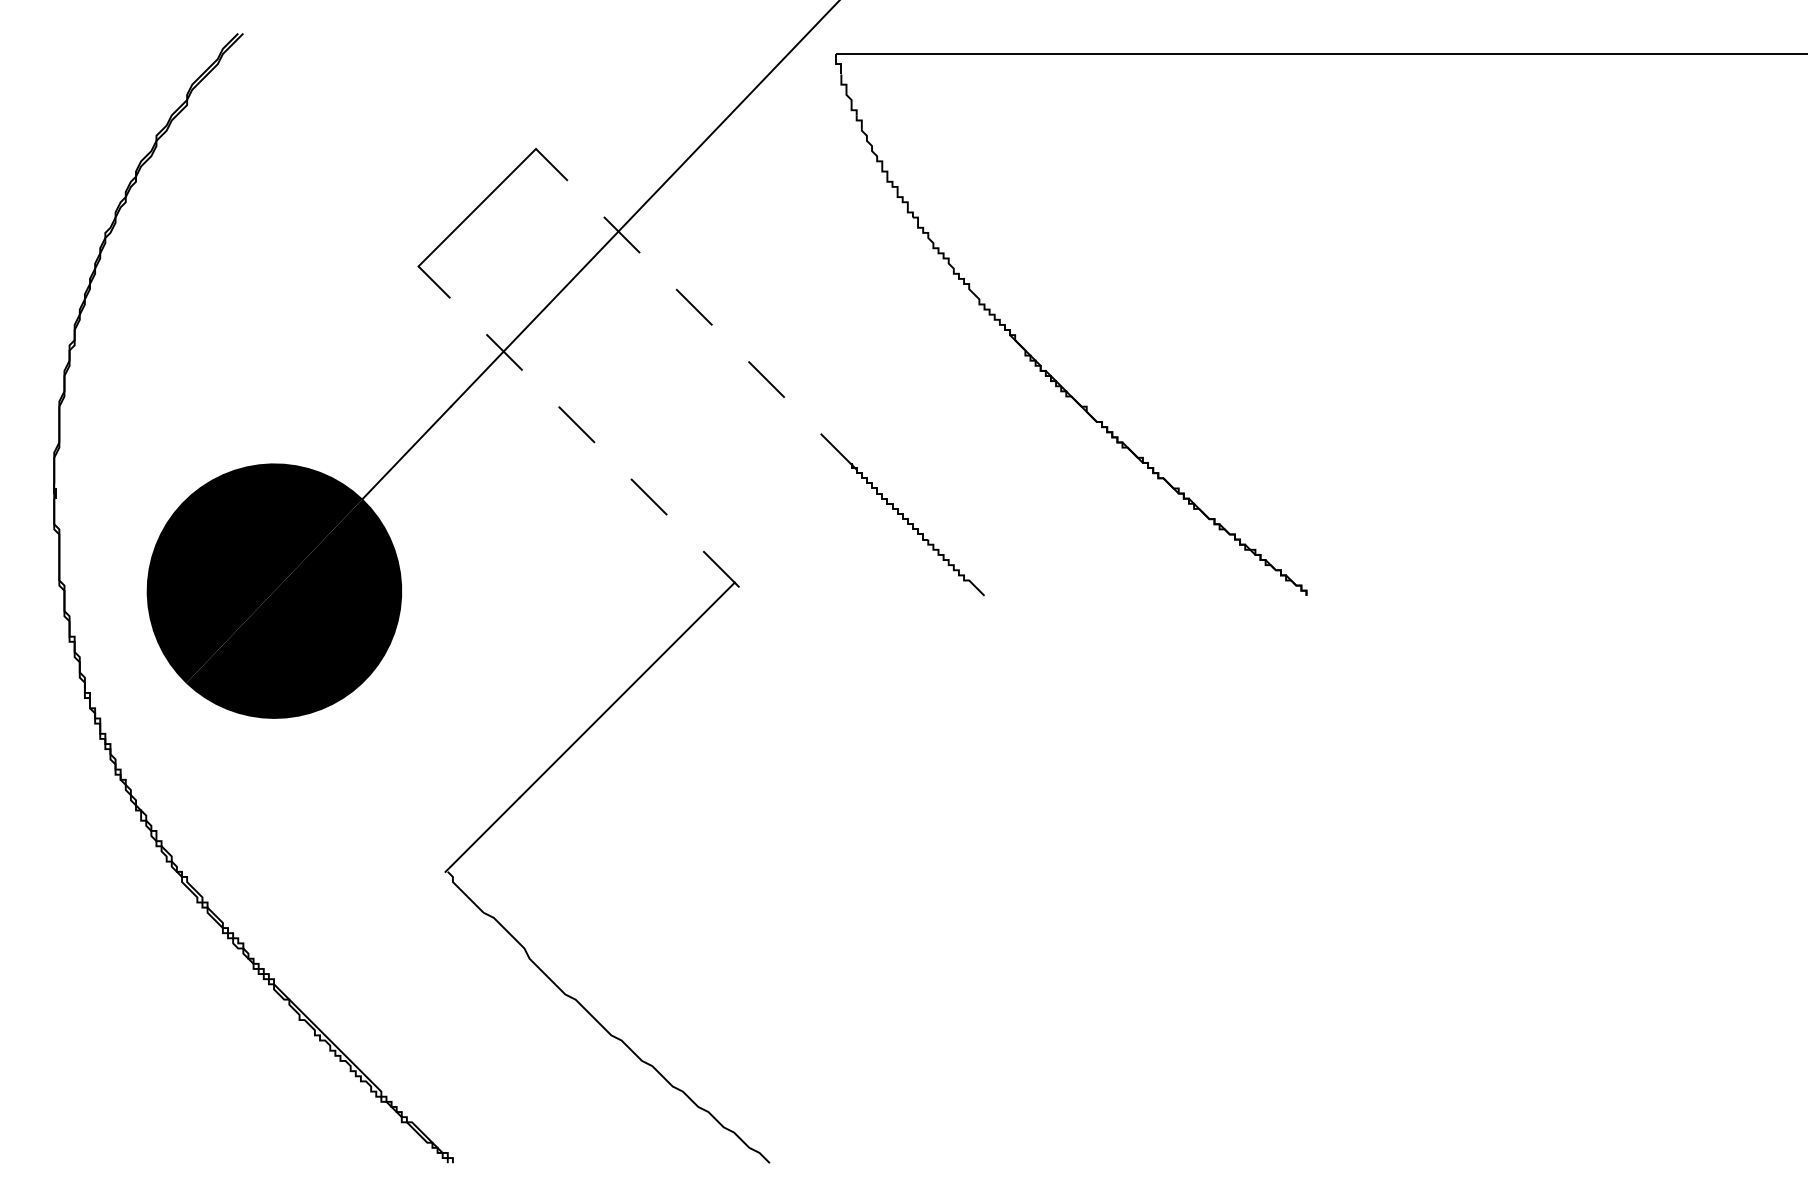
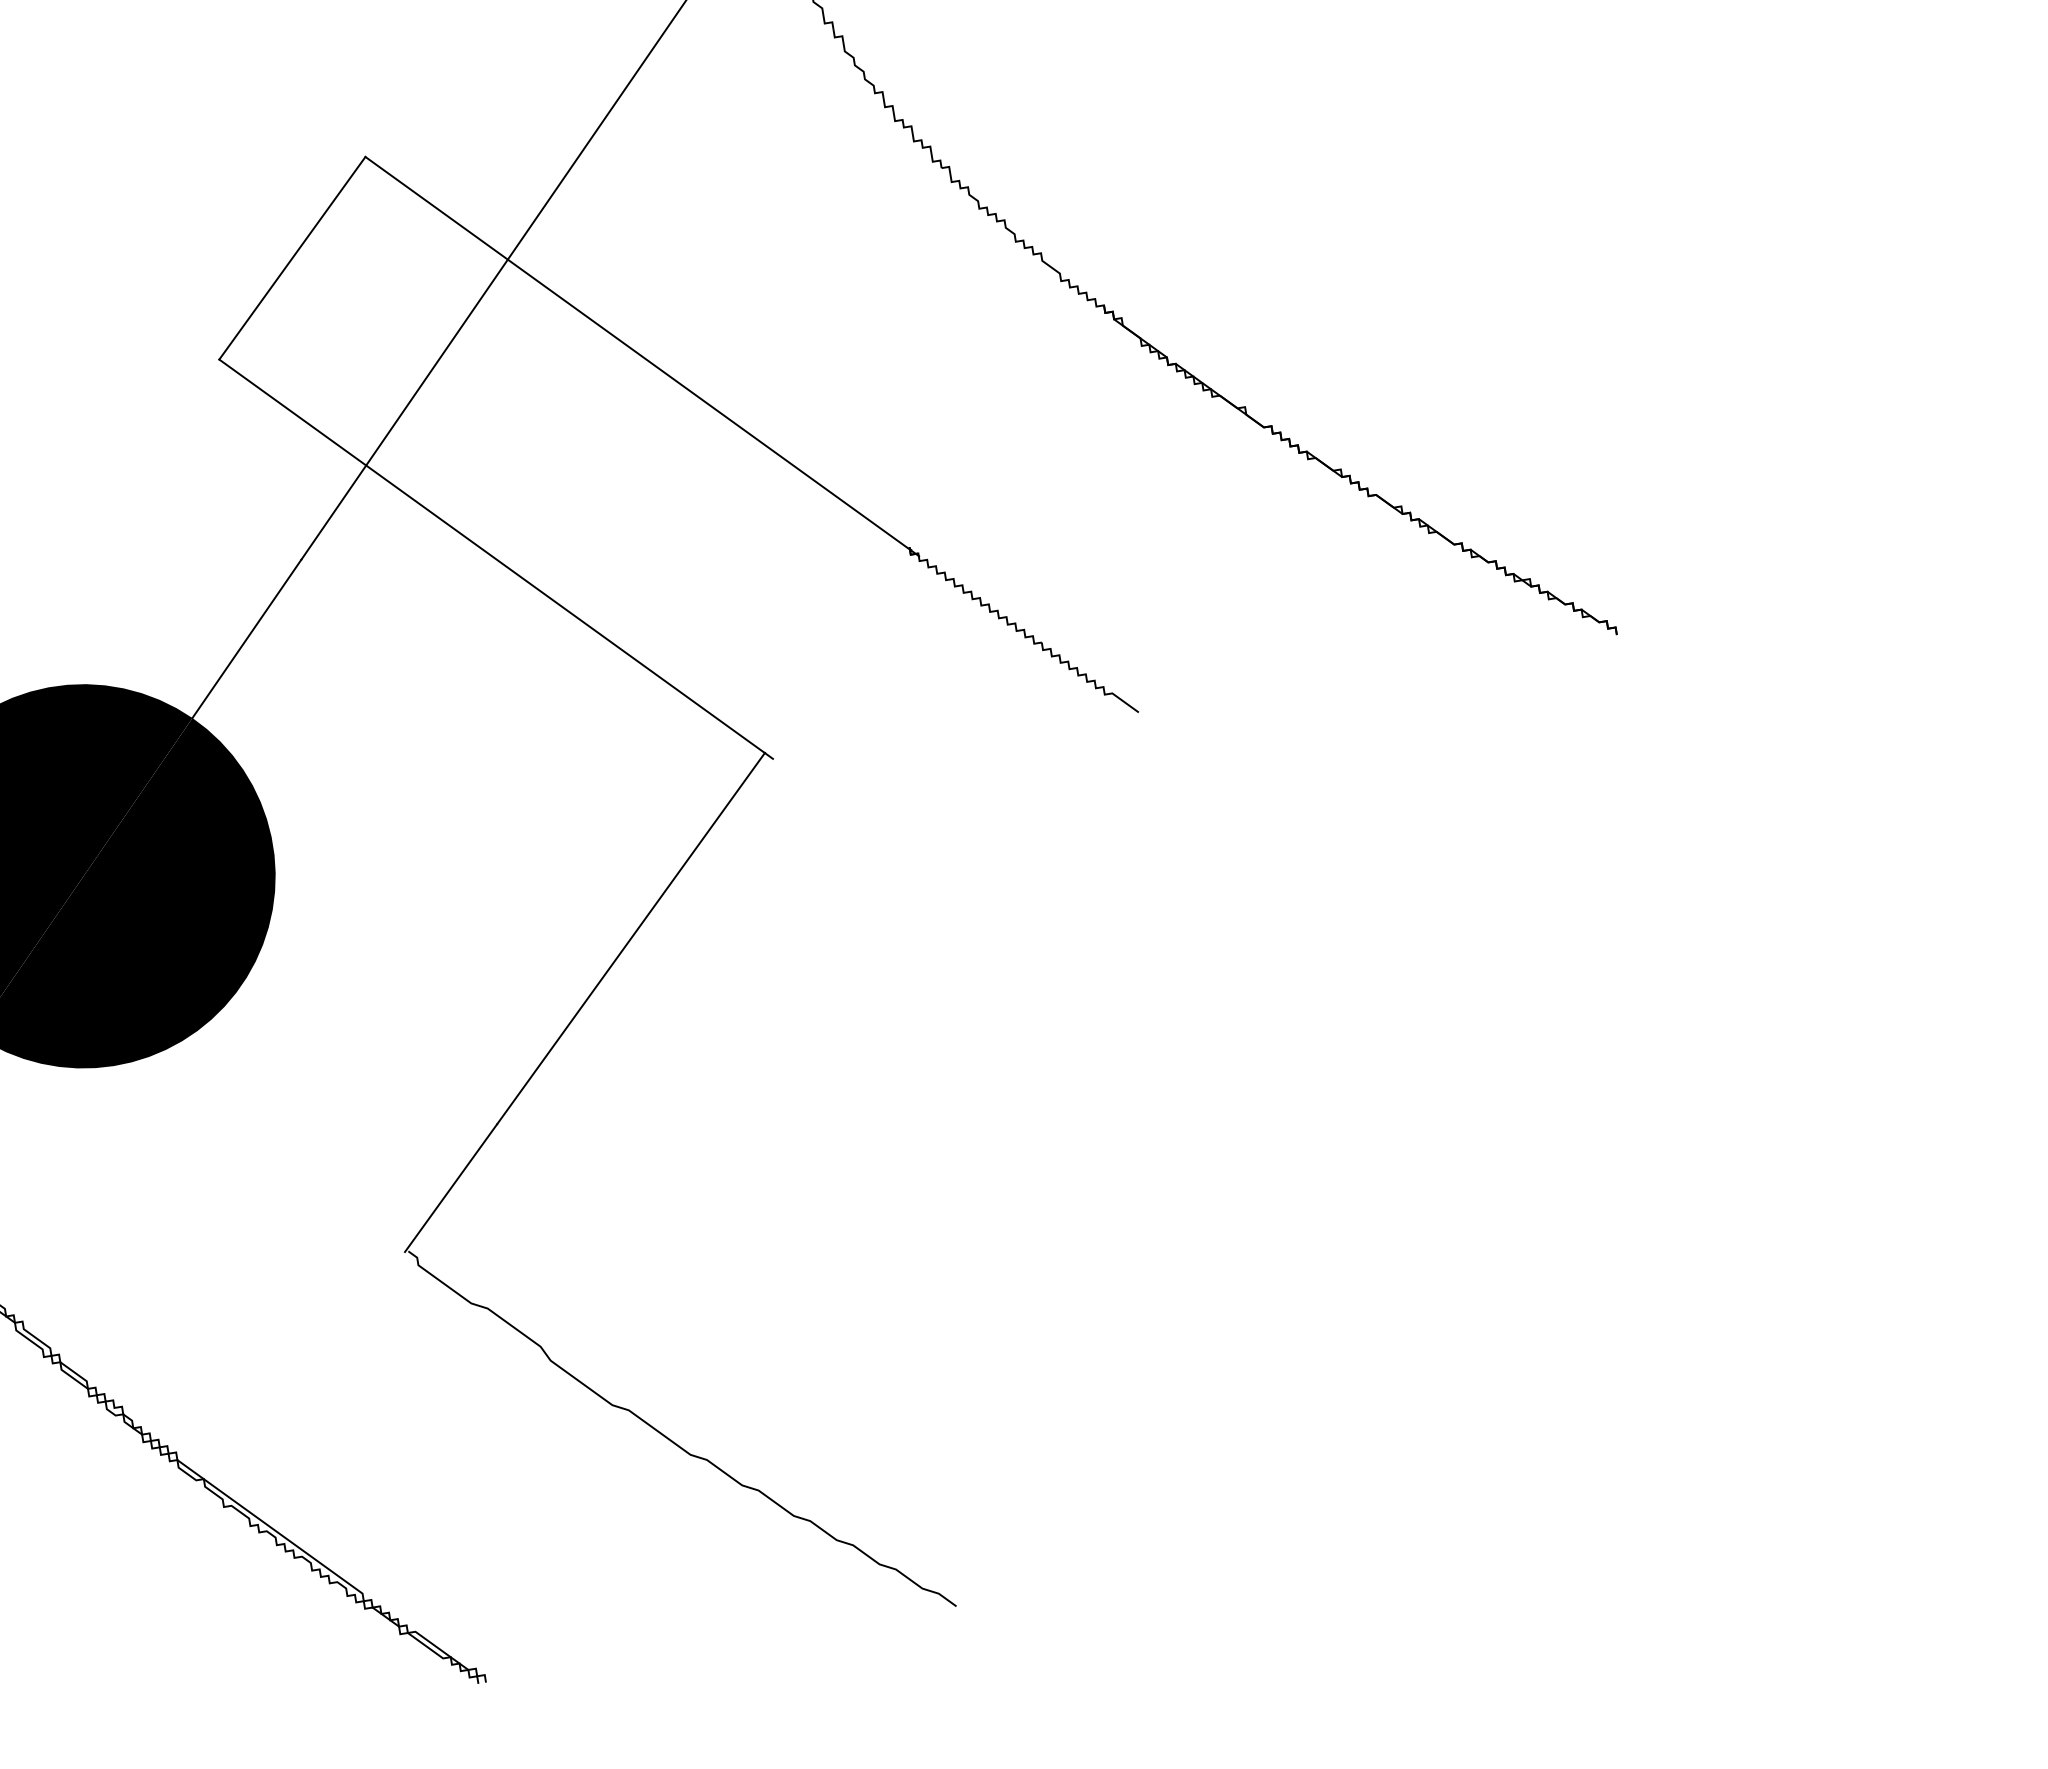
line: (696, 309) -> (642, 356), dashed -> solid
line: (578, 426) -> (495, 558), dashed -> solid

